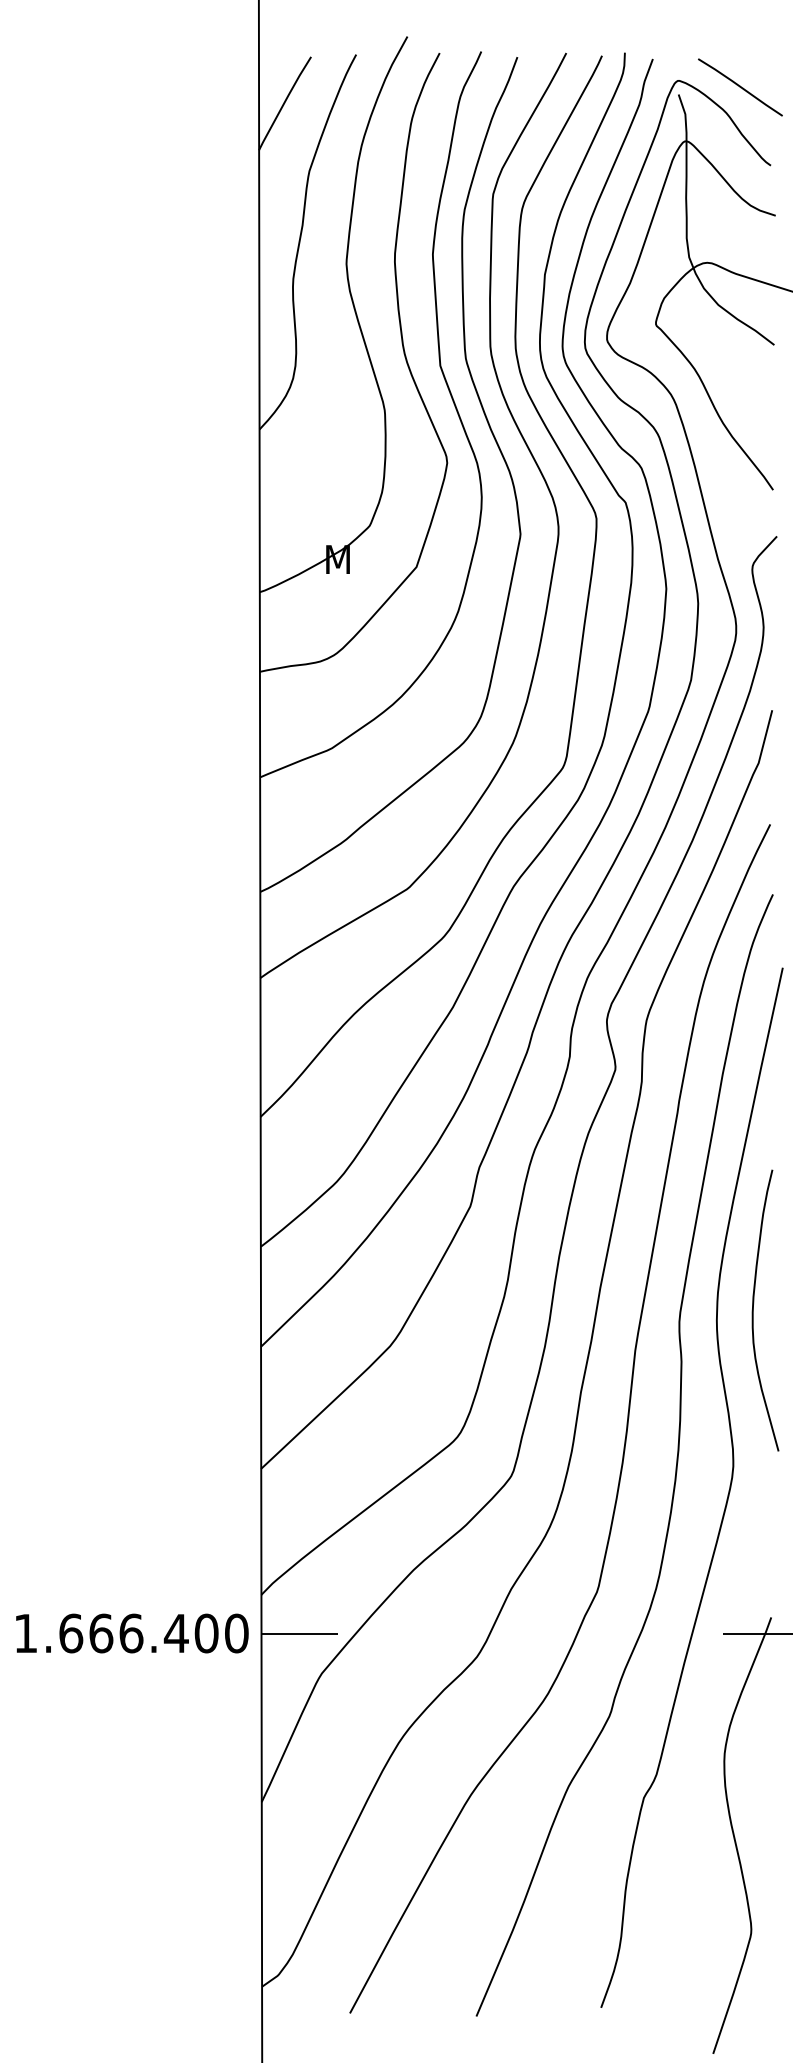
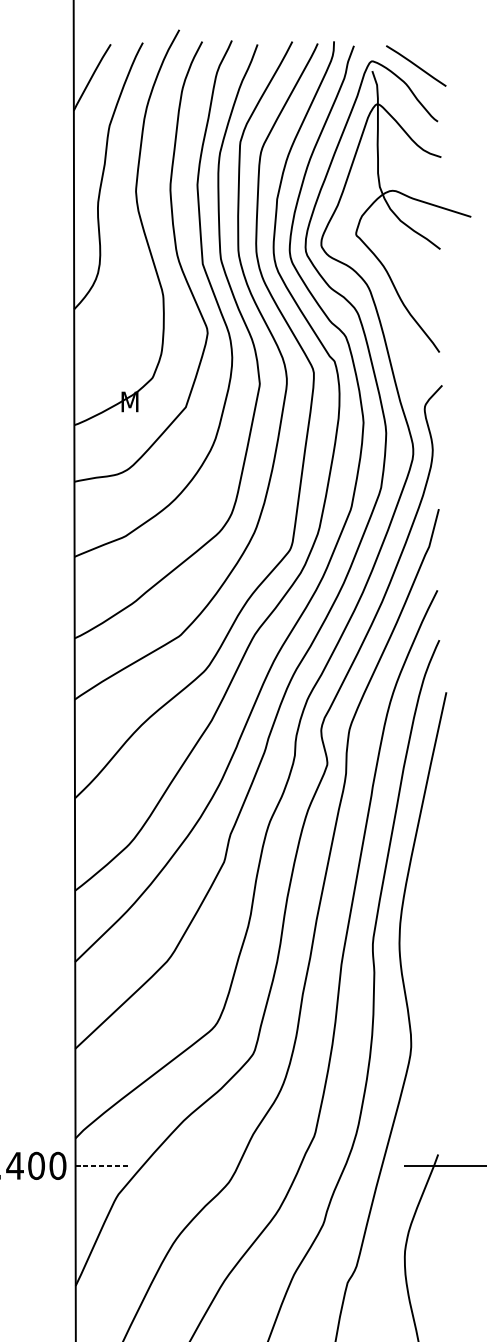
curve: (753, 1310) -> (425, 936), removed
line: (300, 1633) -> (103, 1165), solid -> dashed

